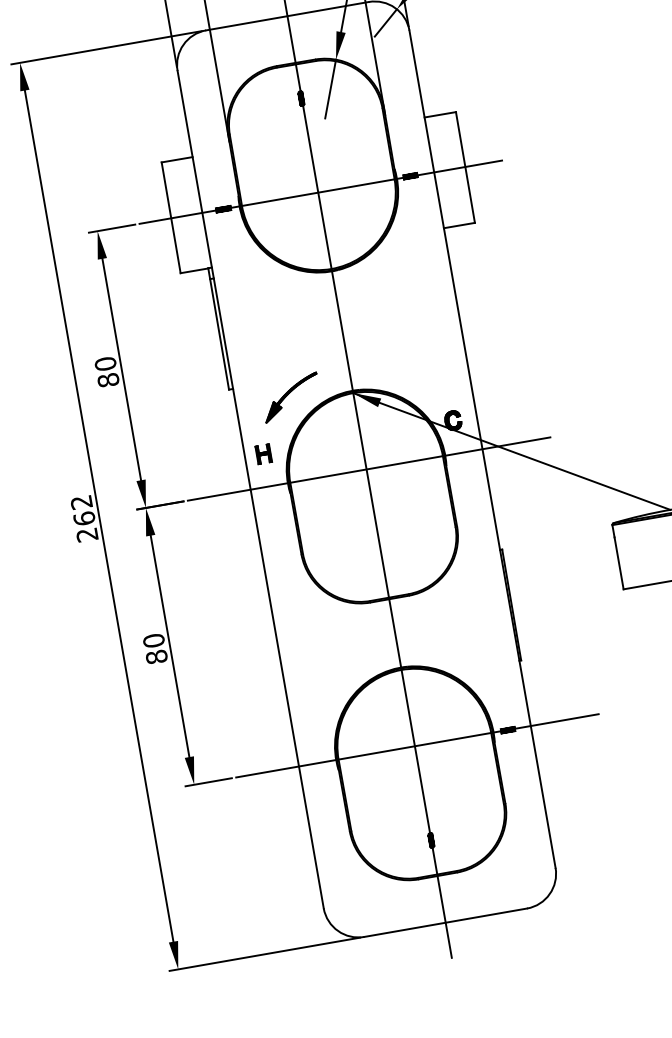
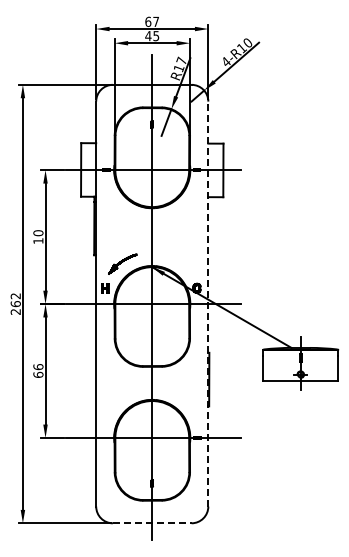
text: (108, 381) -> (38, 241), 80 -> 10
line: (482, 447) -> (208, 303), solid -> dashed
text: (155, 647) -> (38, 370), 80 -> 66
line: (446, 923) -> (152, 523), solid -> dashed

